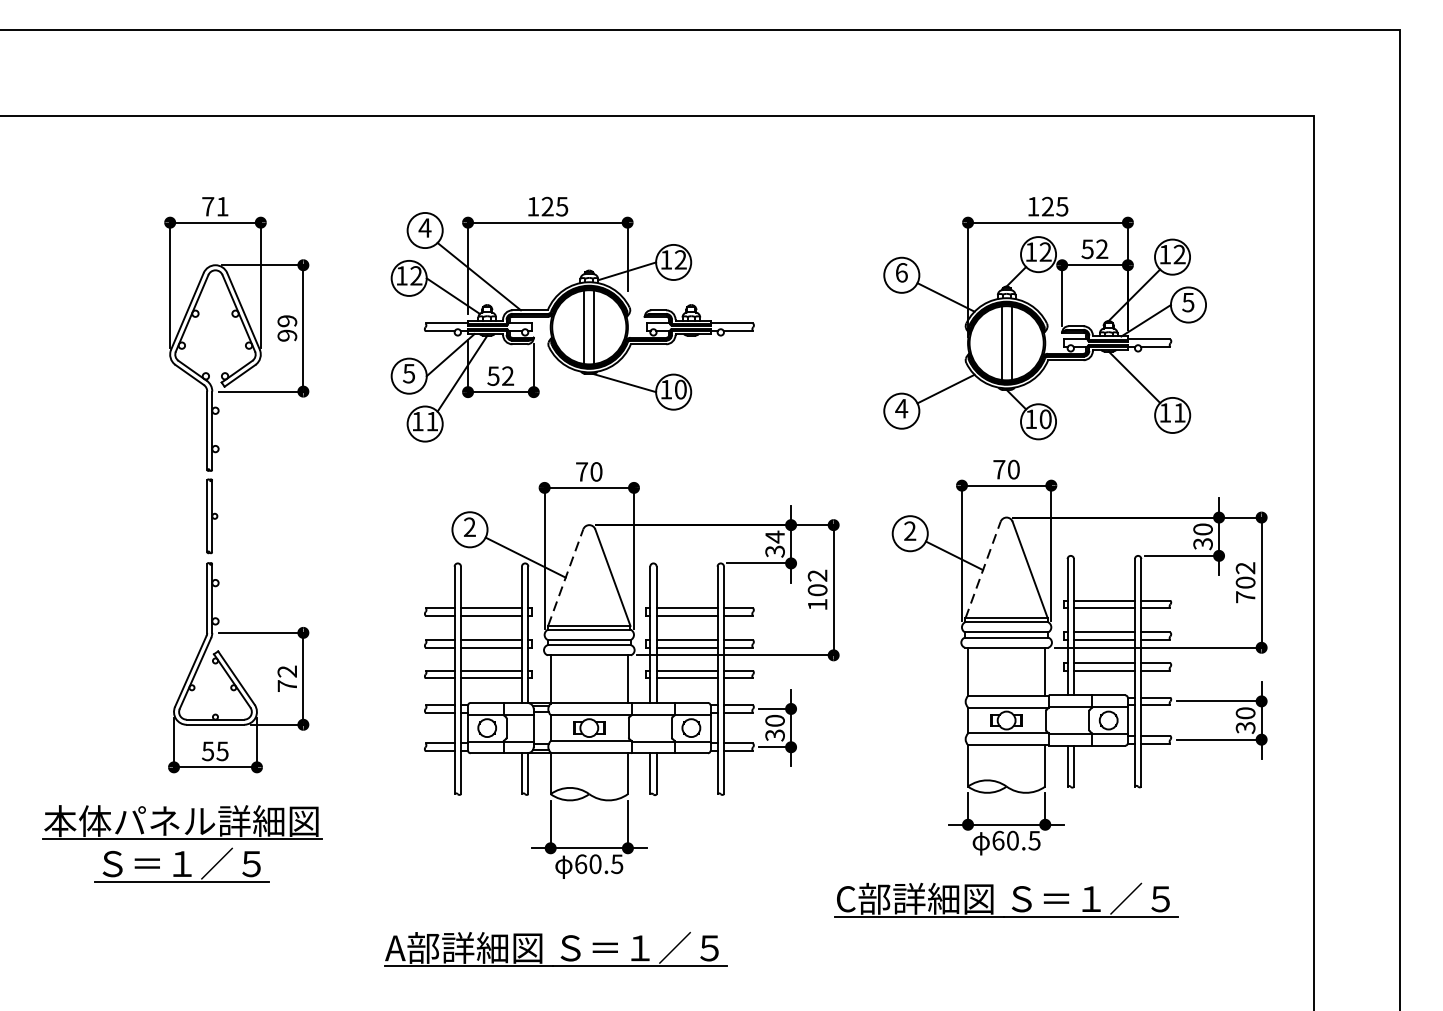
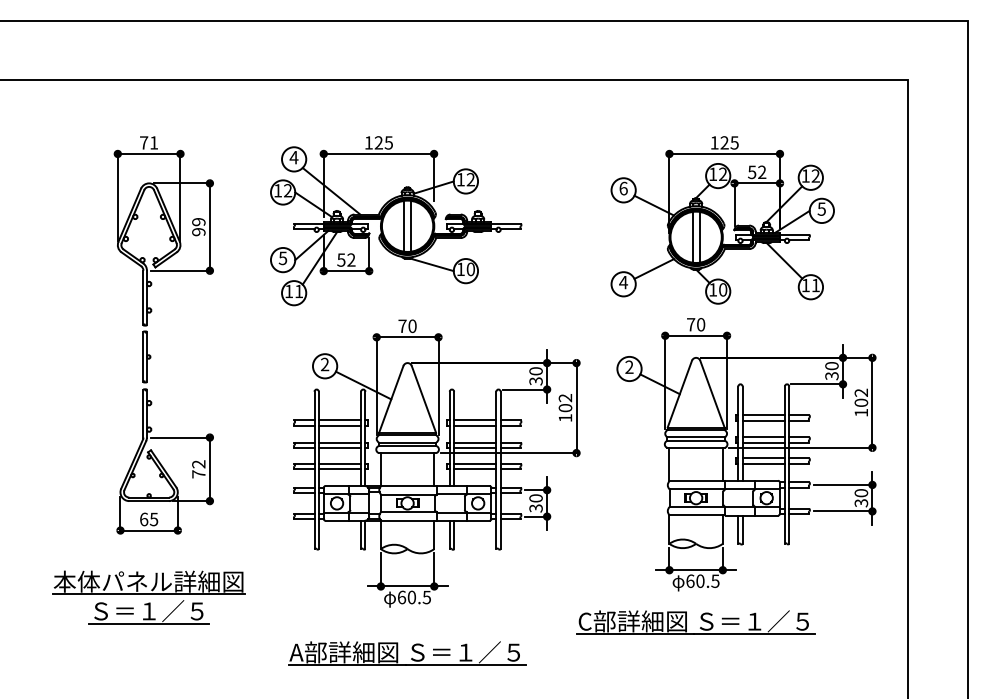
text: (774, 535) -> (535, 370), 34 -> 30
line: (982, 570) -> (679, 394), dashed -> solid
line: (566, 577) -> (391, 399), dashed -> solid
text: (1244, 596) -> (860, 412), 702 -> 102
text: (207, 751) -> (143, 519), 55 -> 65
part: (181, 843) -> (148, 597), moved
part: (555, 949) -> (407, 653), moved

